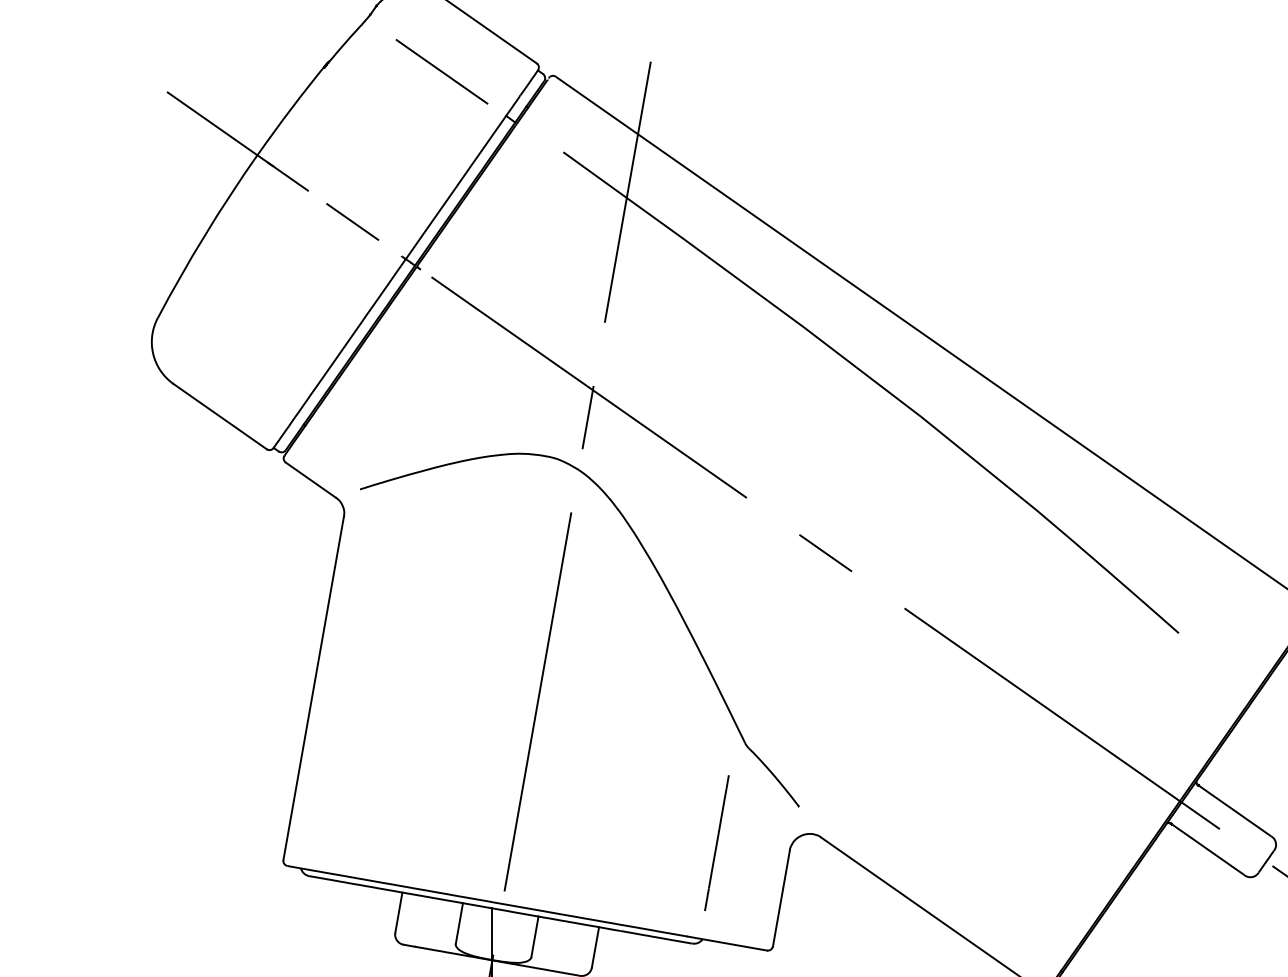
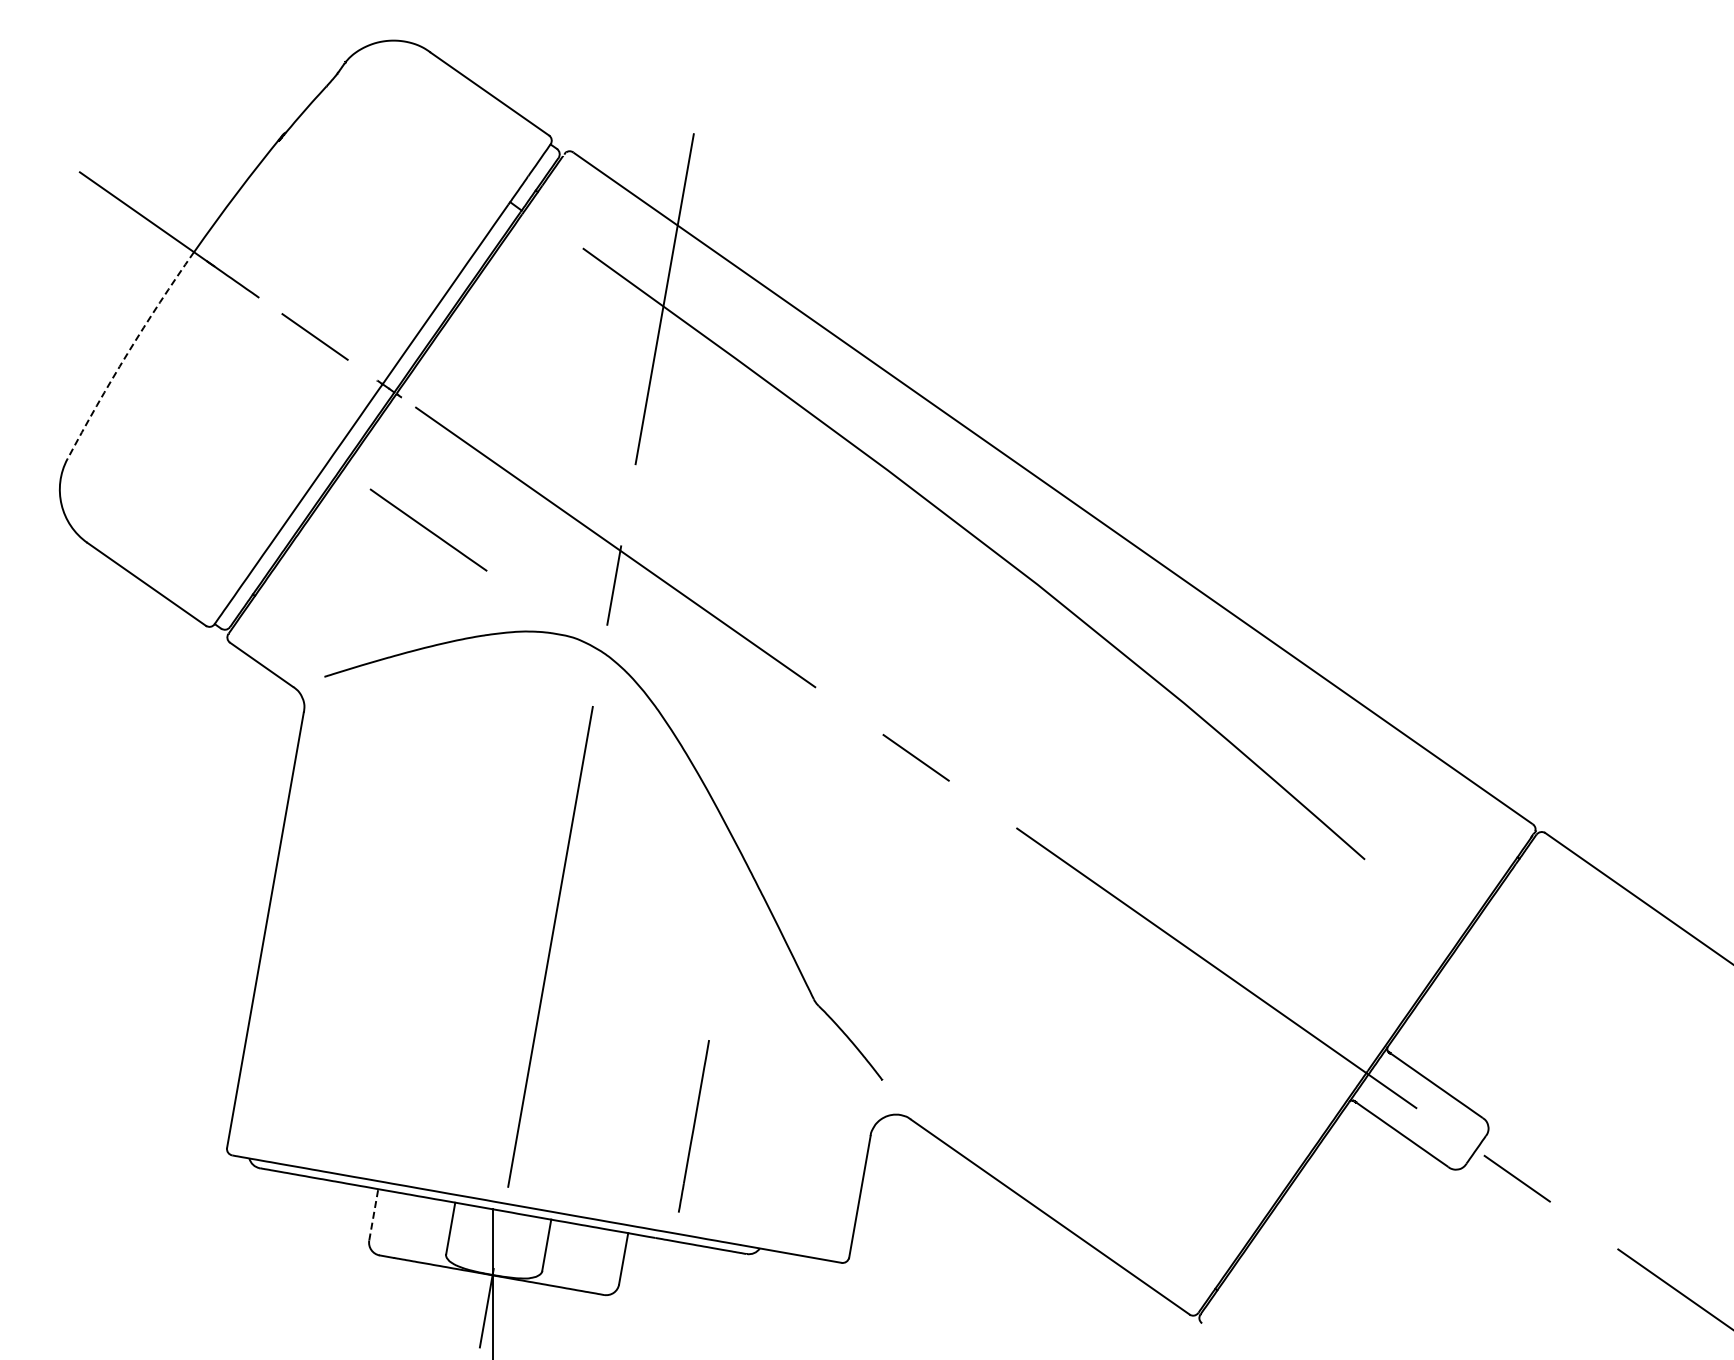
line: (441, 71) -> (428, 529), moved
arc: (205, 234) -> (127, 353), solid -> dashed
line: (716, 843) -> (693, 1126), moved
line: (398, 912) -> (373, 1214), solid -> dashed

